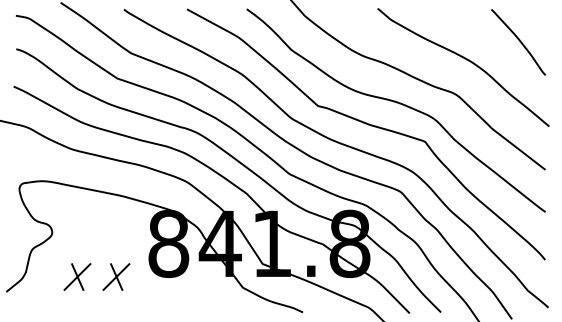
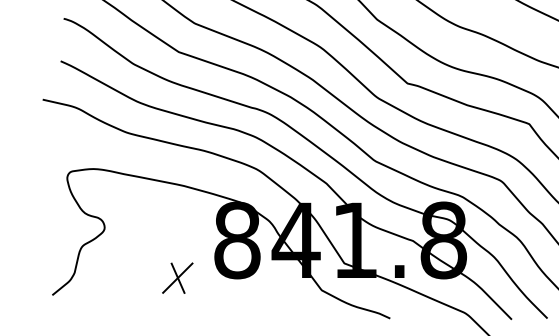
part: (77, 276) -> (133, 277), removed

